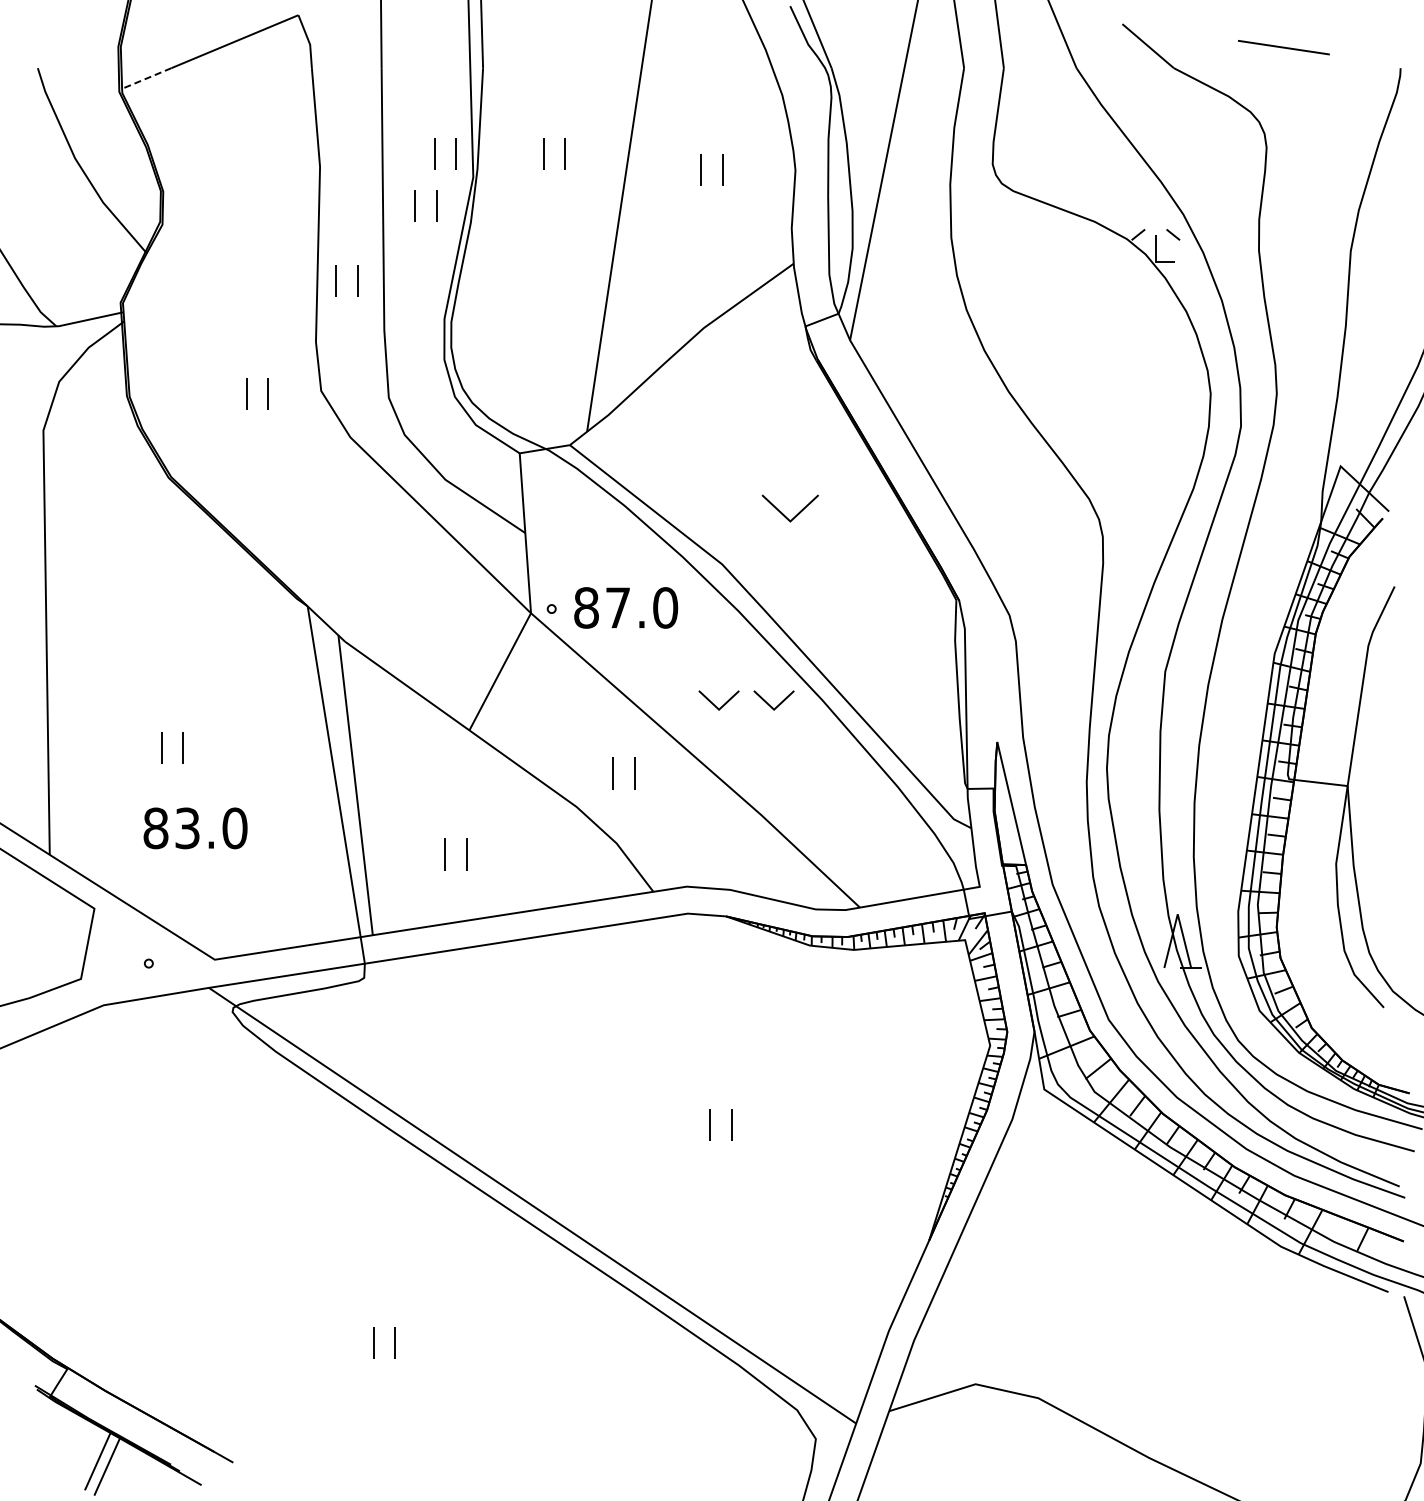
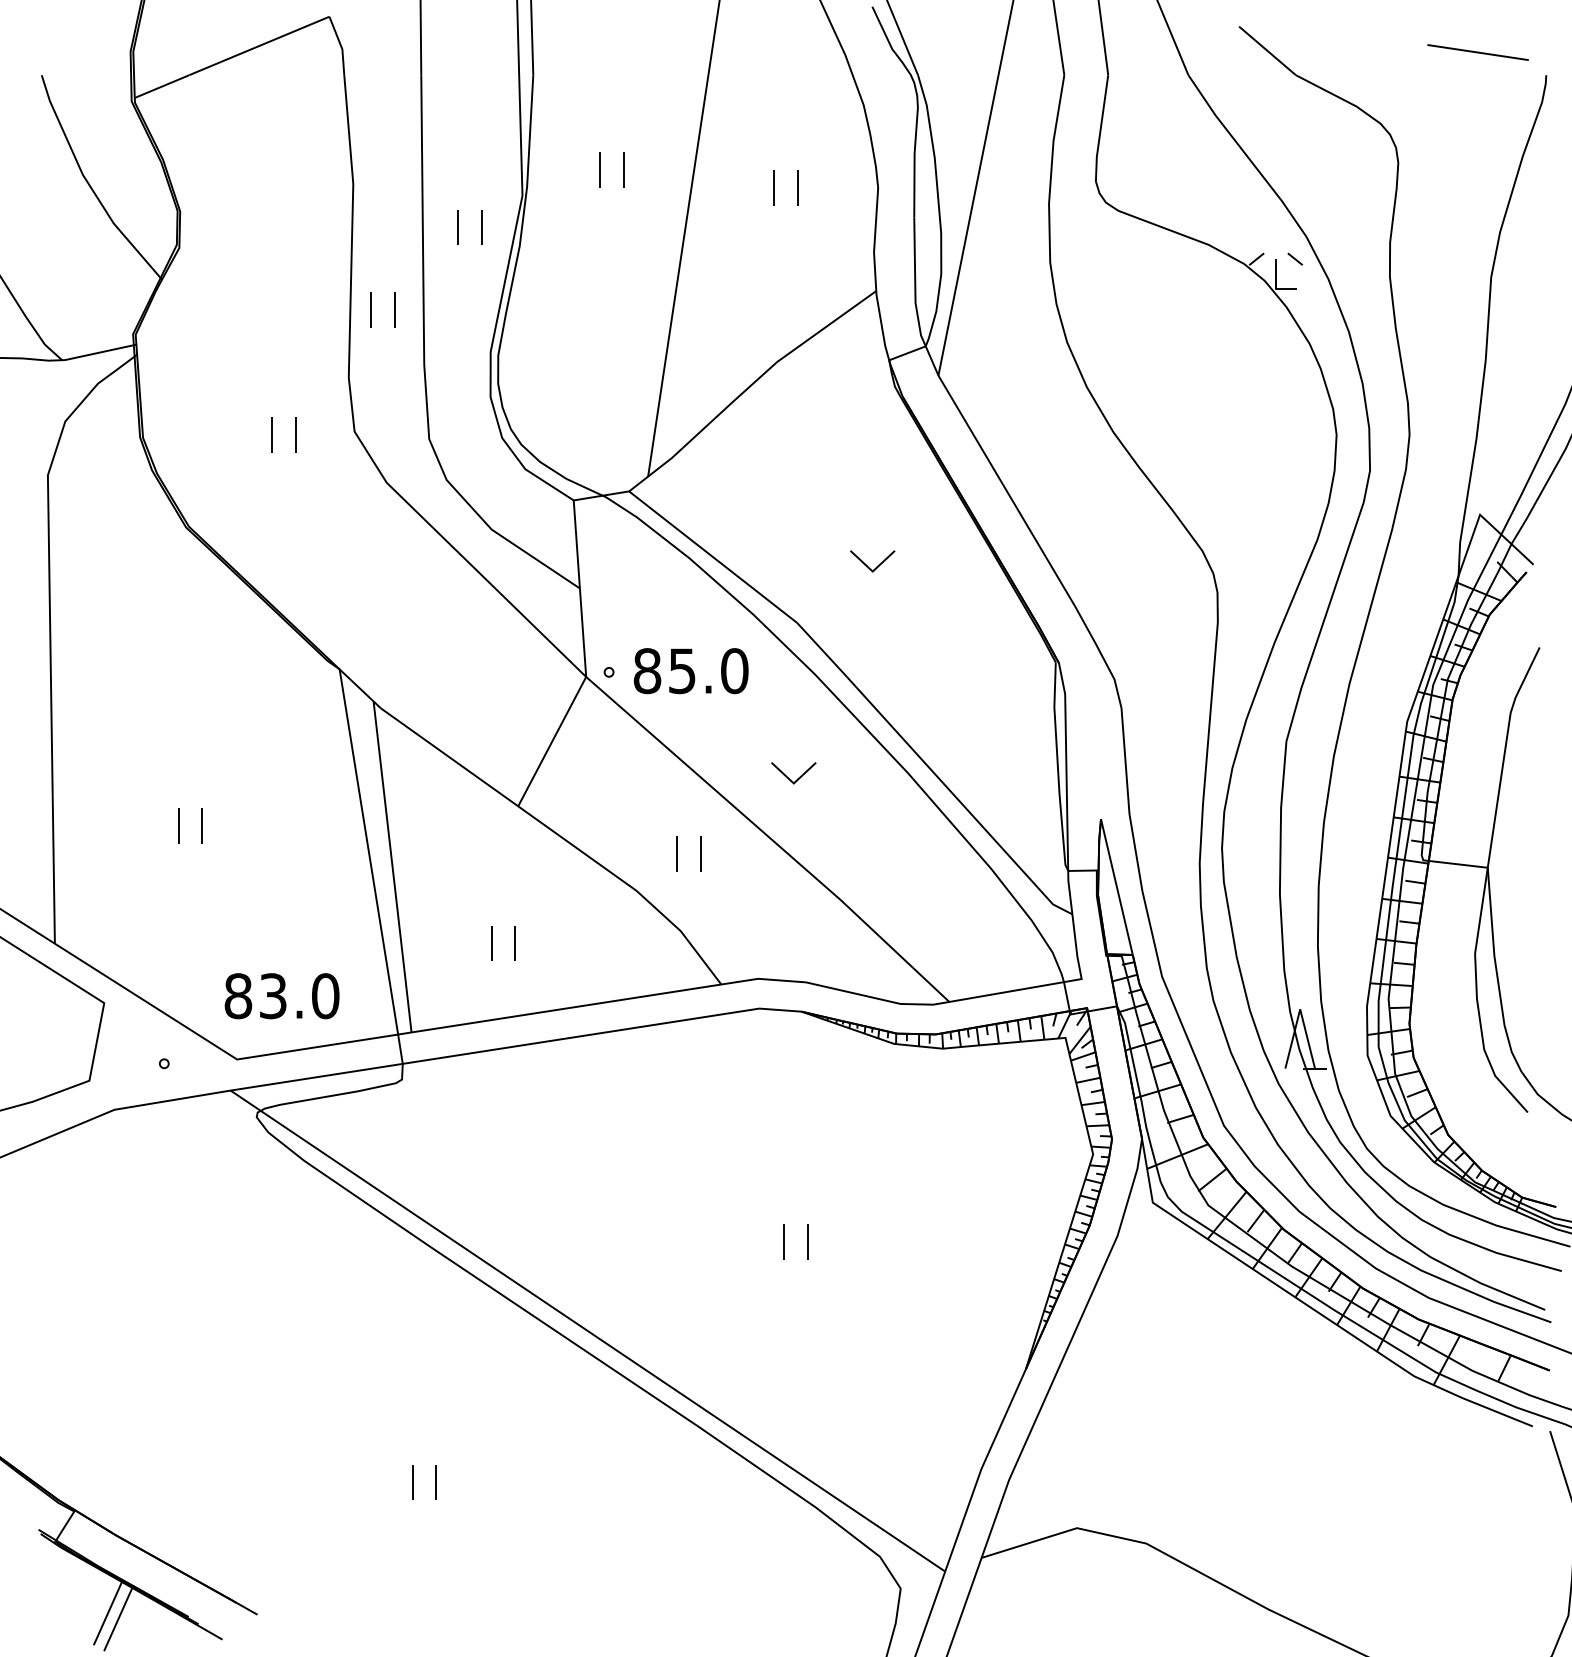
line: (1283, 47) -> (1477, 52), moved
line: (146, 78) -> (161, 86), dashed -> solid
part: (435, 153) -> (480, 169), removed
part: (790, 508) -> (872, 561), size x0.71
text: (617, 607) -> (681, 670), 87.0 -> 85.0
part: (773, 700) -> (853, 773), removed
text: (195, 828) -> (282, 996), moved

